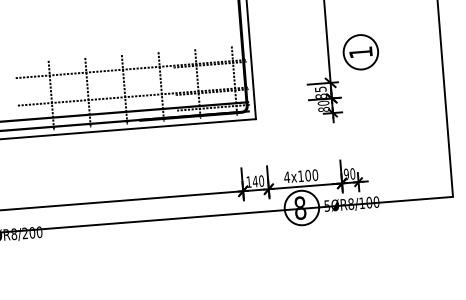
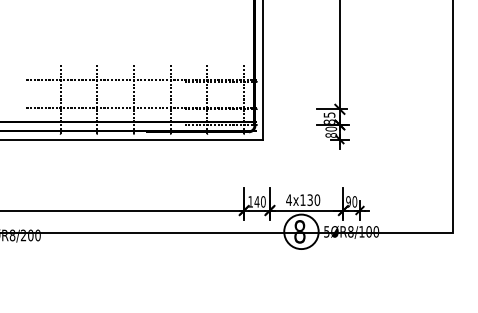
part: (360, 52) -> (372, 81), removed
text: (307, 175) -> (309, 199), 4x100 -> 4x130

